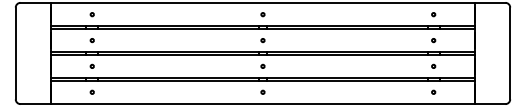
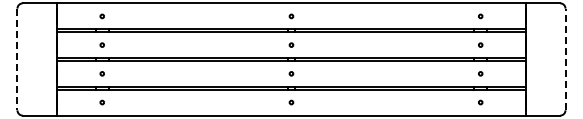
line: (15, 53) -> (17, 59), solid -> dashed
line: (510, 53) -> (565, 59), solid -> dashed

